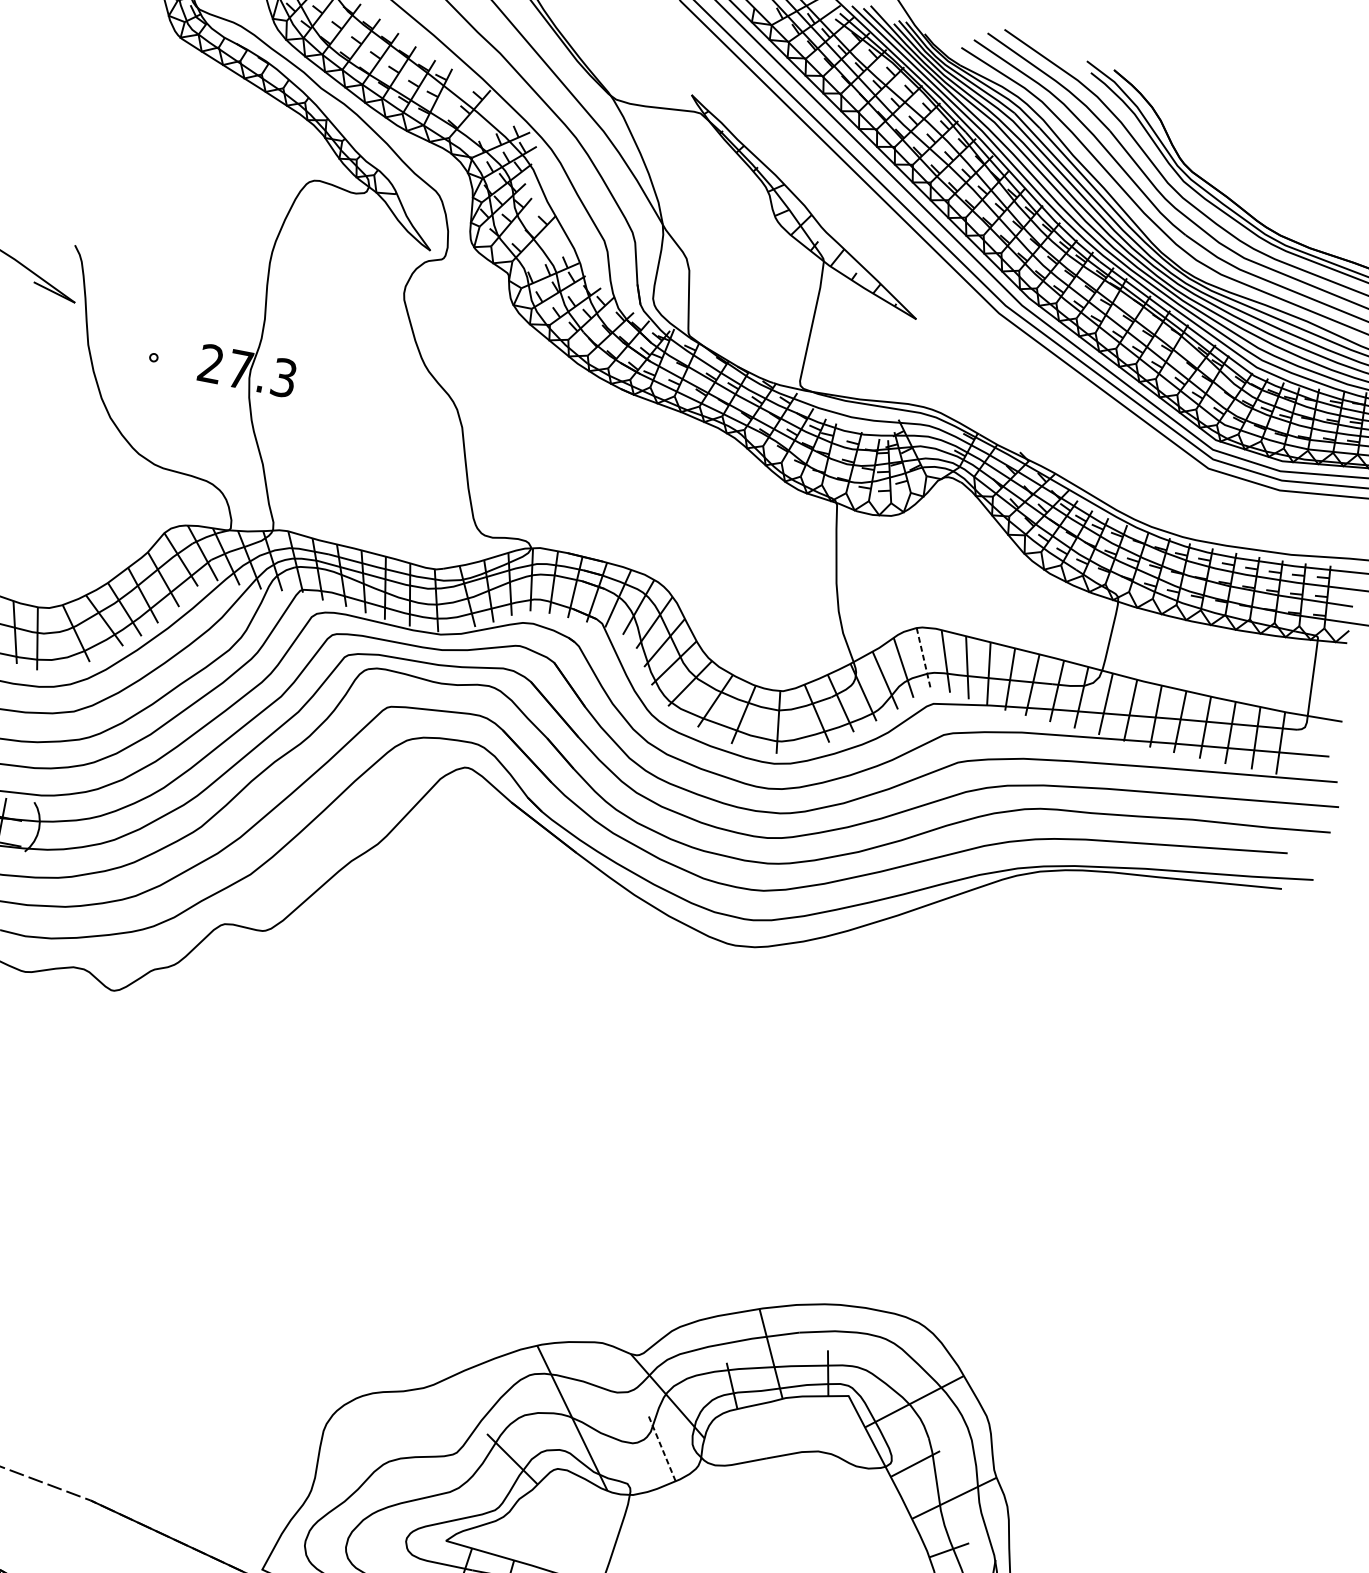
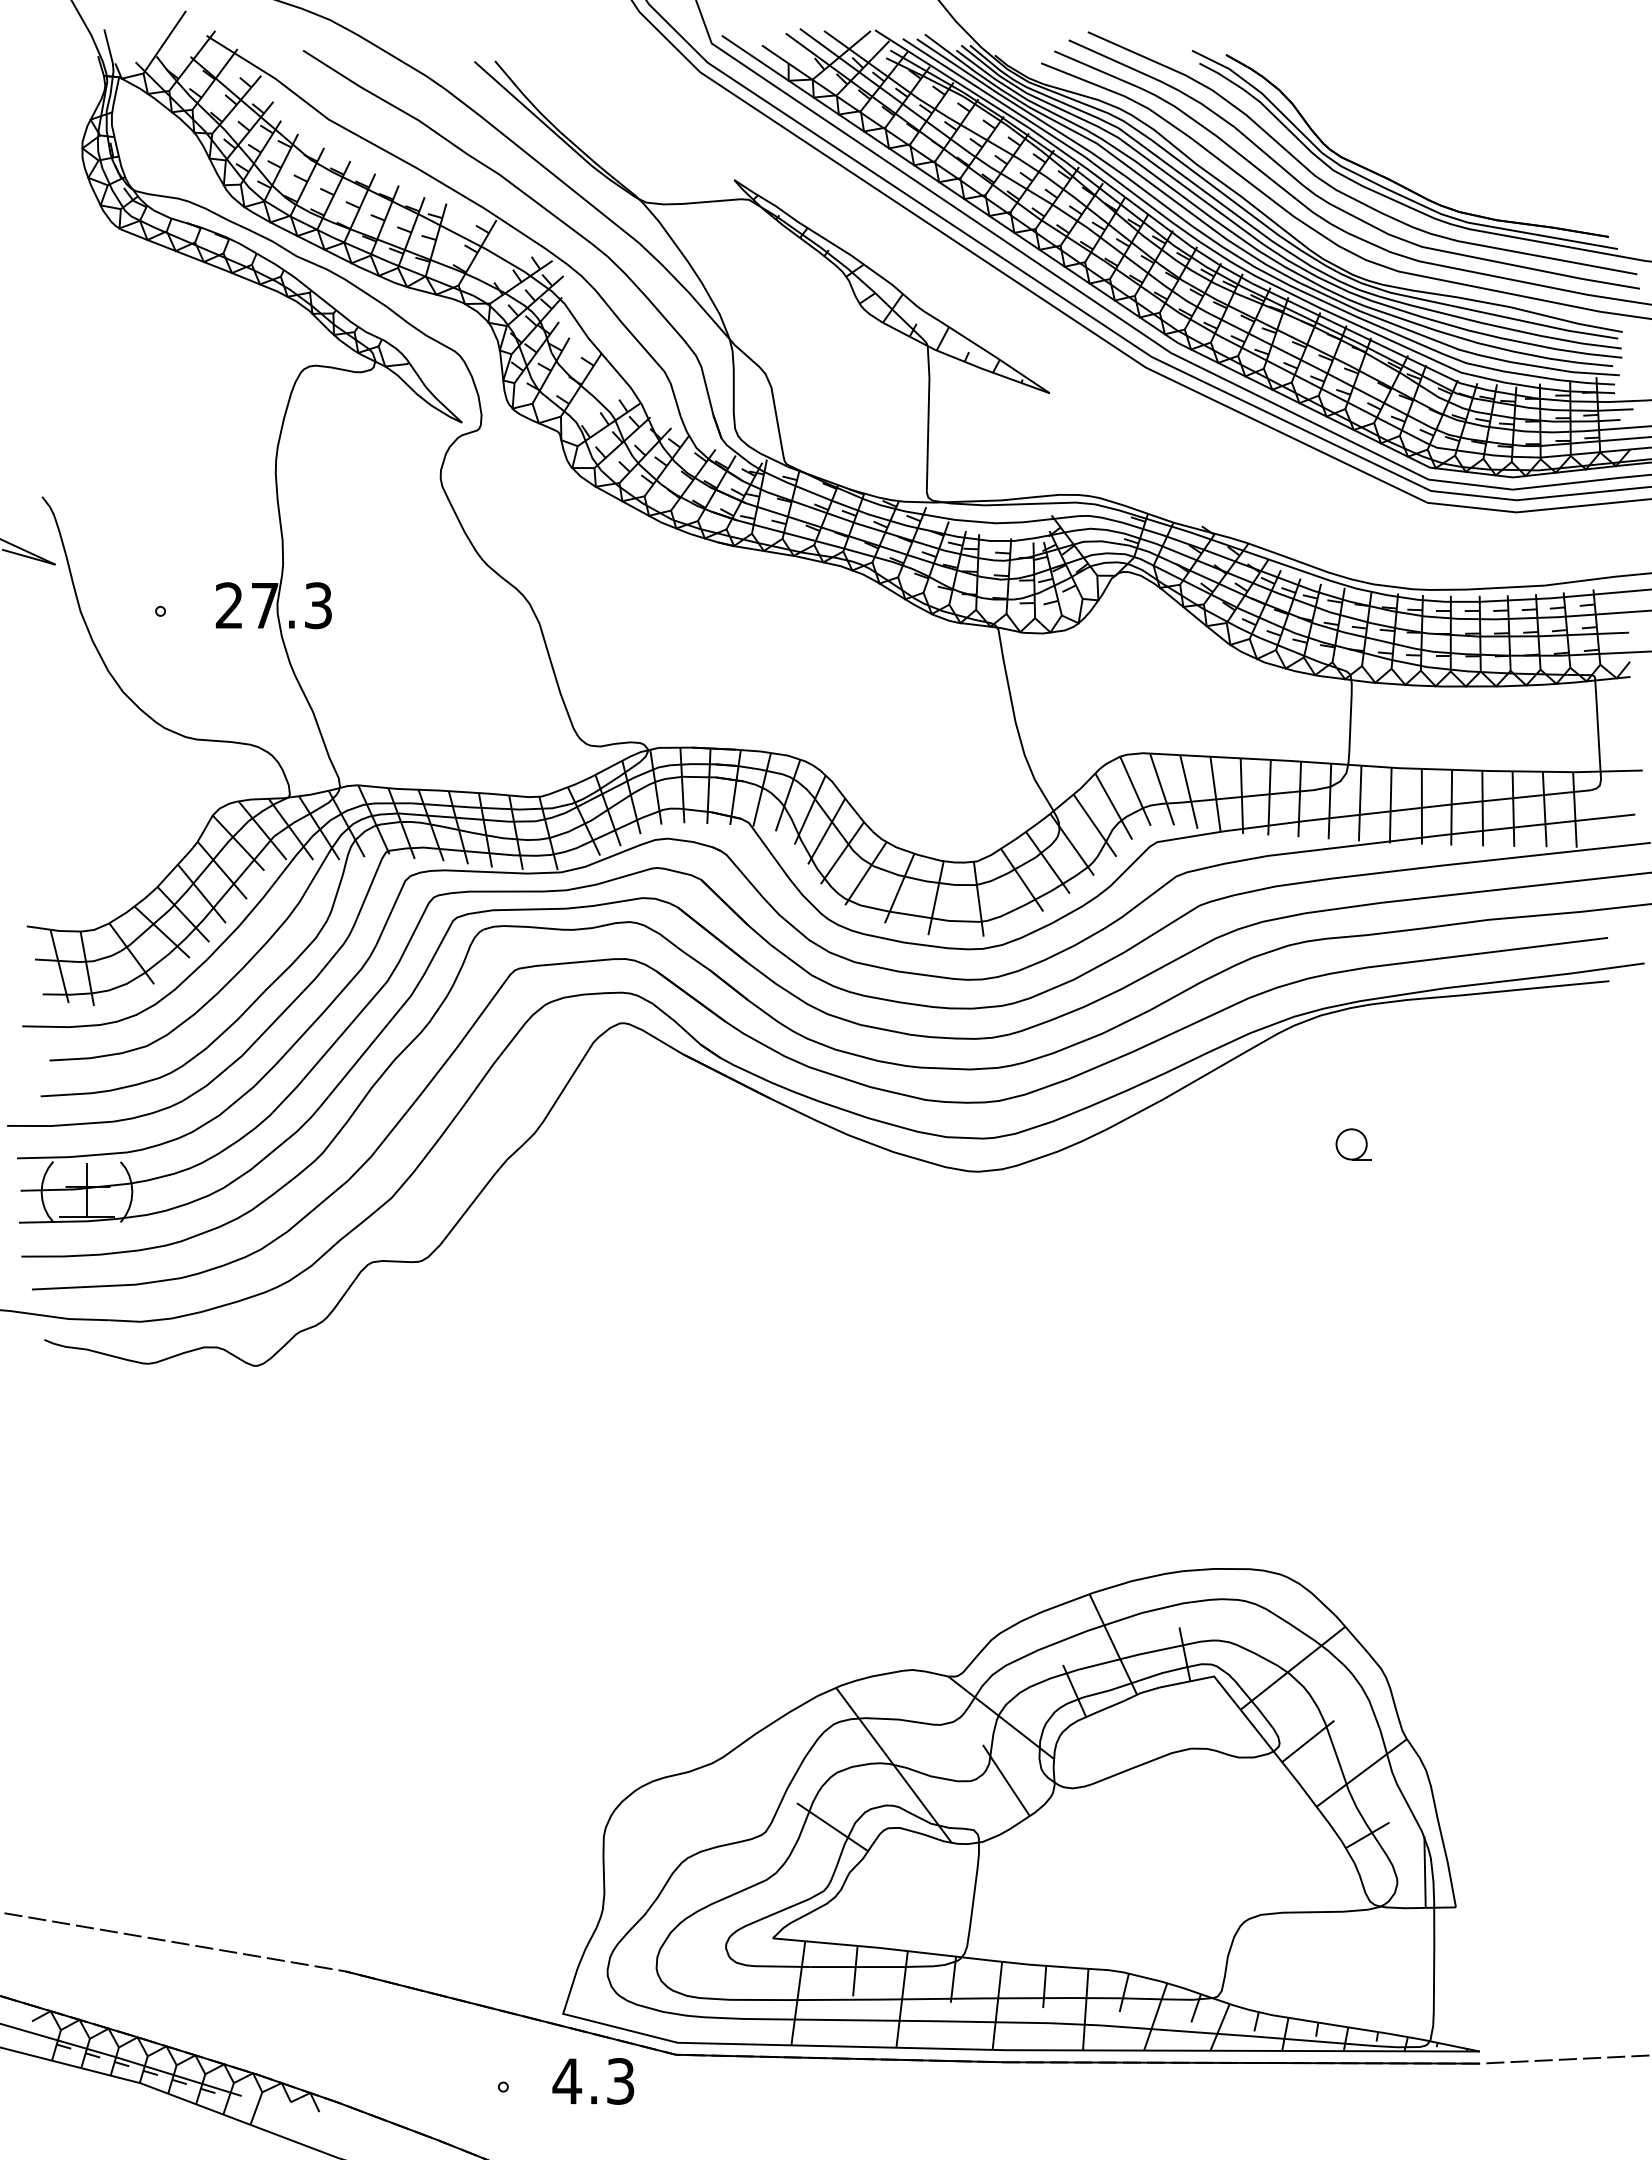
line: (923, 658) -> (1135, 791), dashed -> solid
part: (1046, 982) -> (1353, 1144), added
line: (662, 1448) -> (1006, 1780), dashed -> solid

